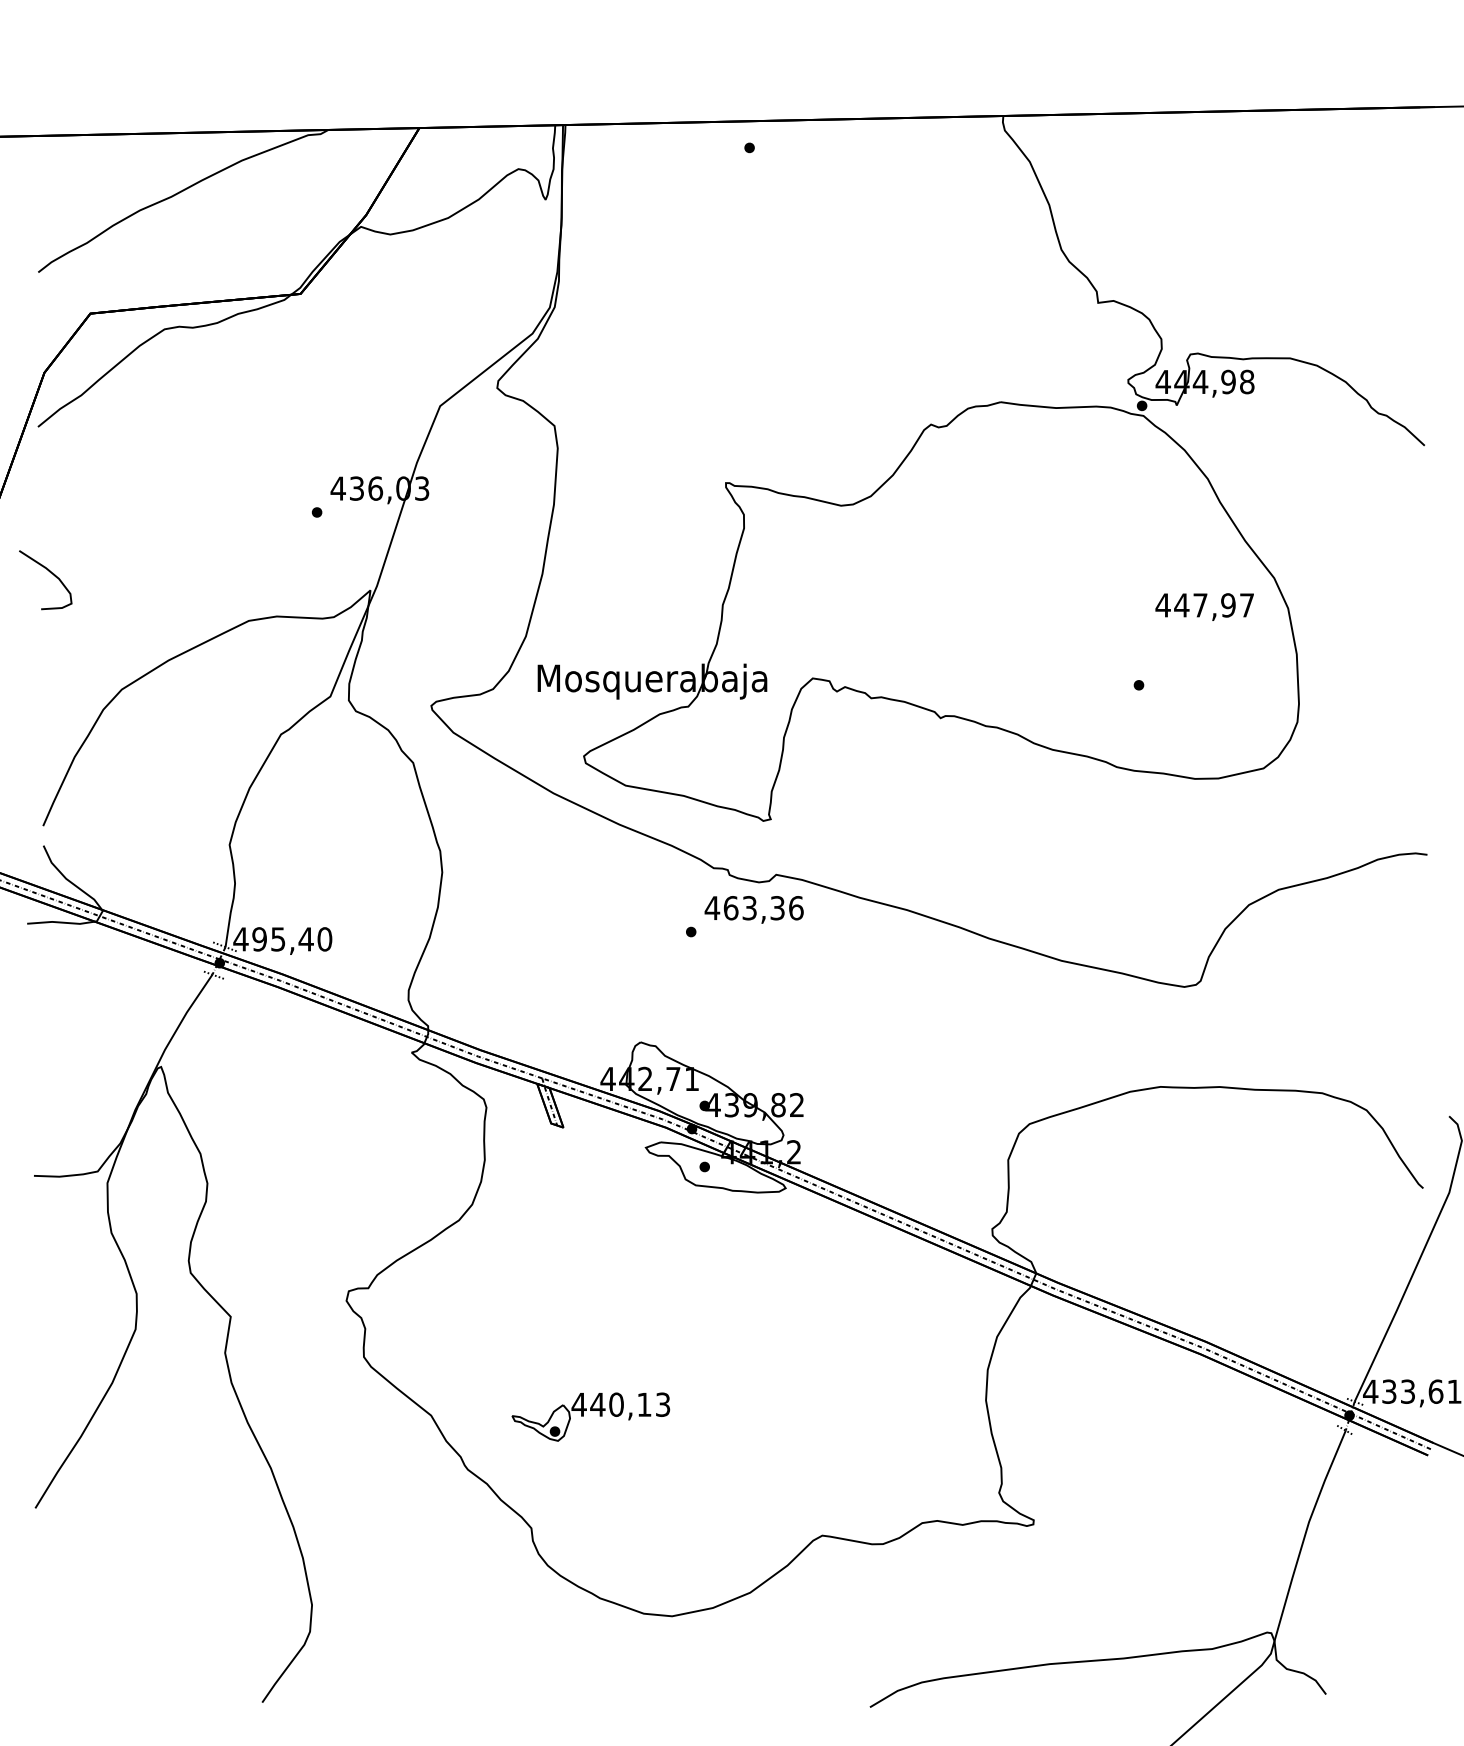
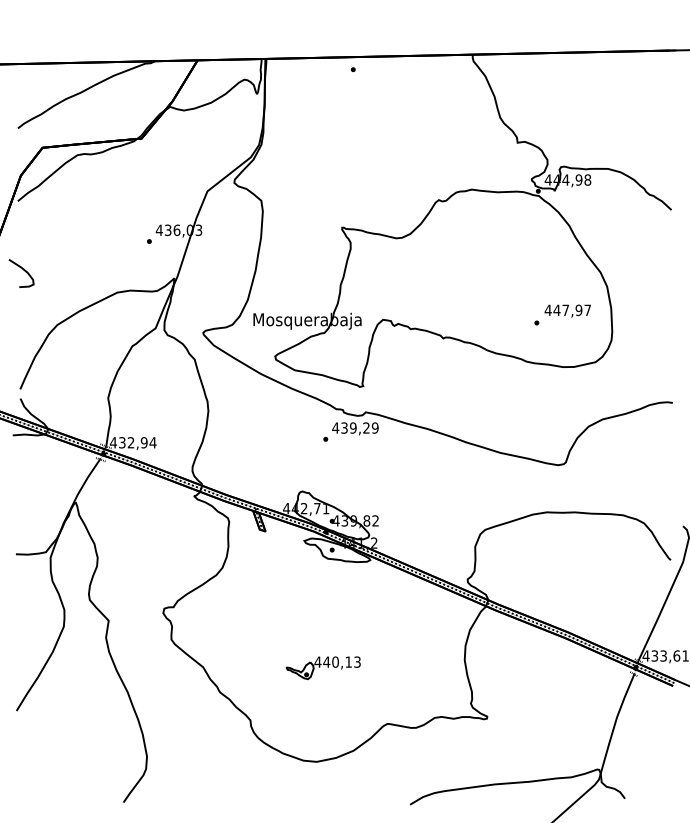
text: (1204, 605) -> (567, 310), moved
text: (762, 906) -> (359, 427), 463,36 -> 439,29
text: (291, 938) -> (137, 442), 495,40 -> 432,94
part: (588, 1416) -> (322, 667), moved

